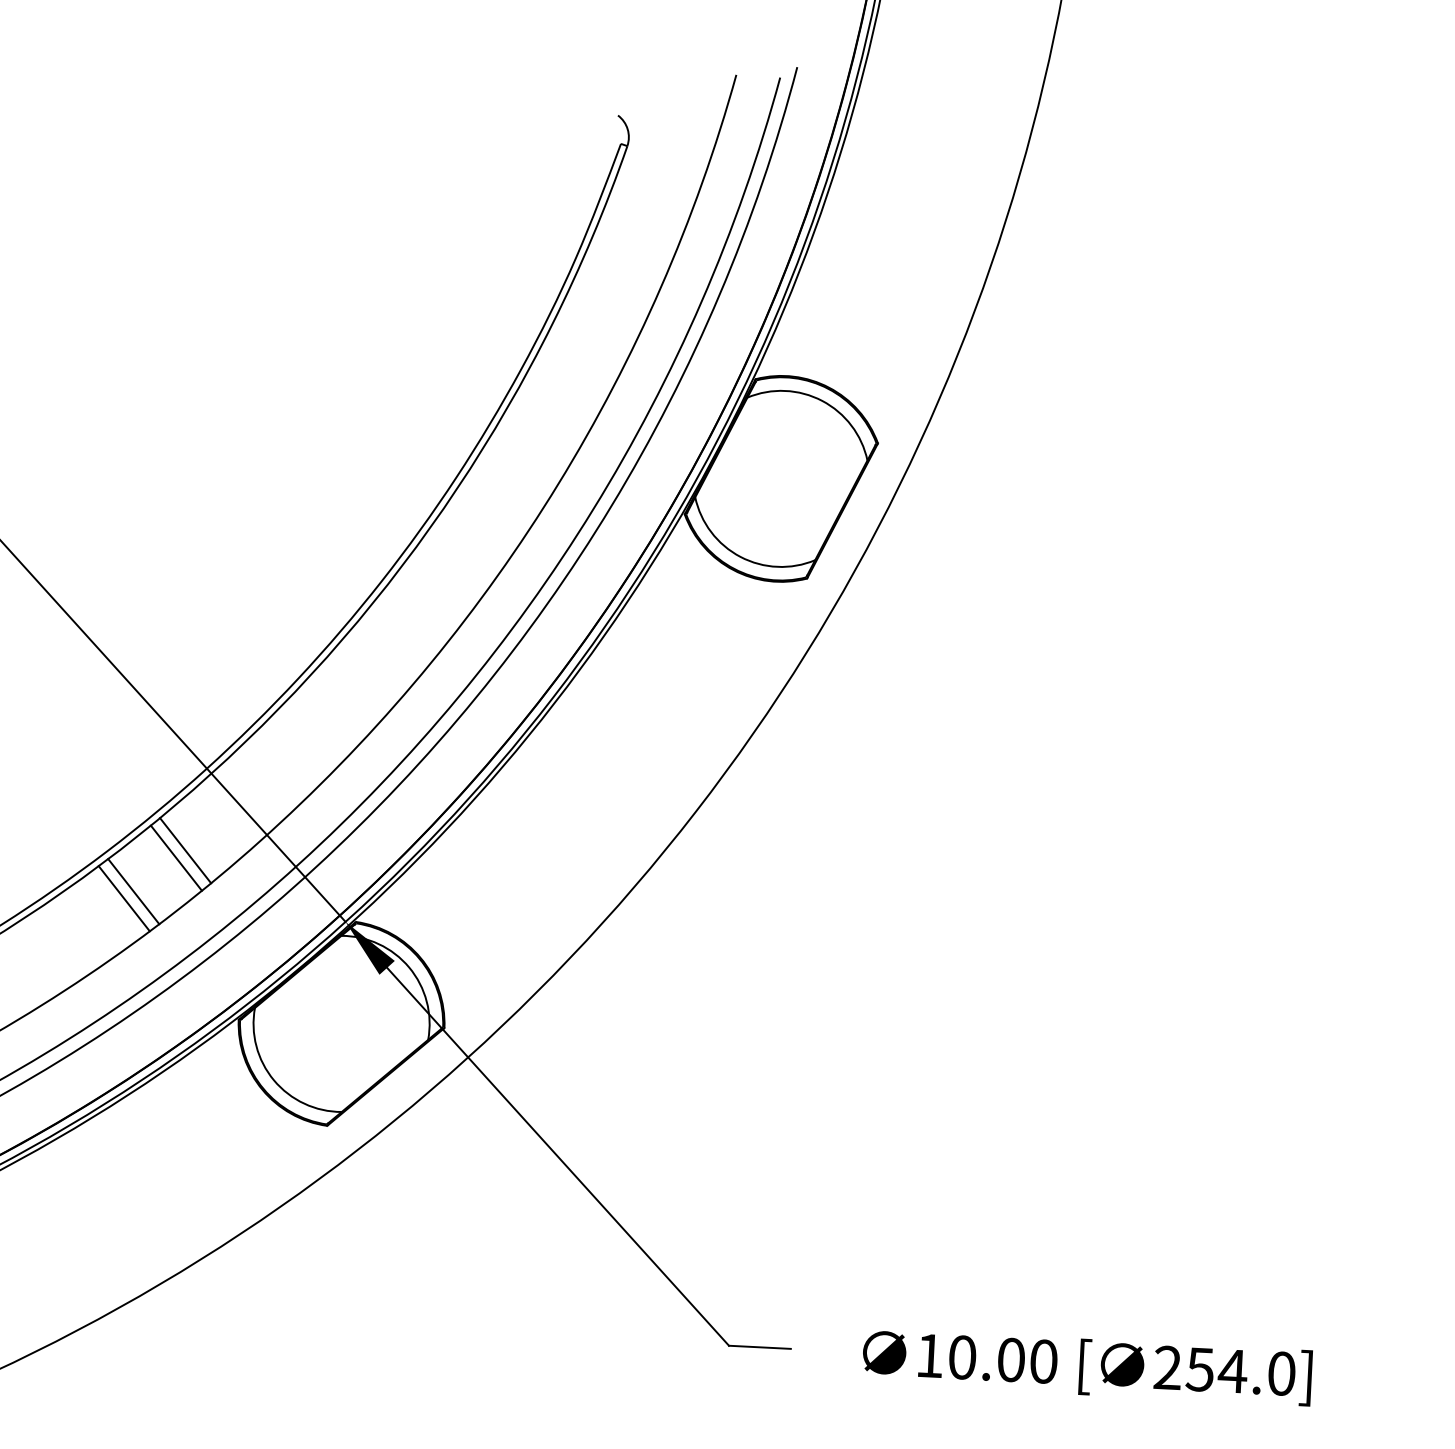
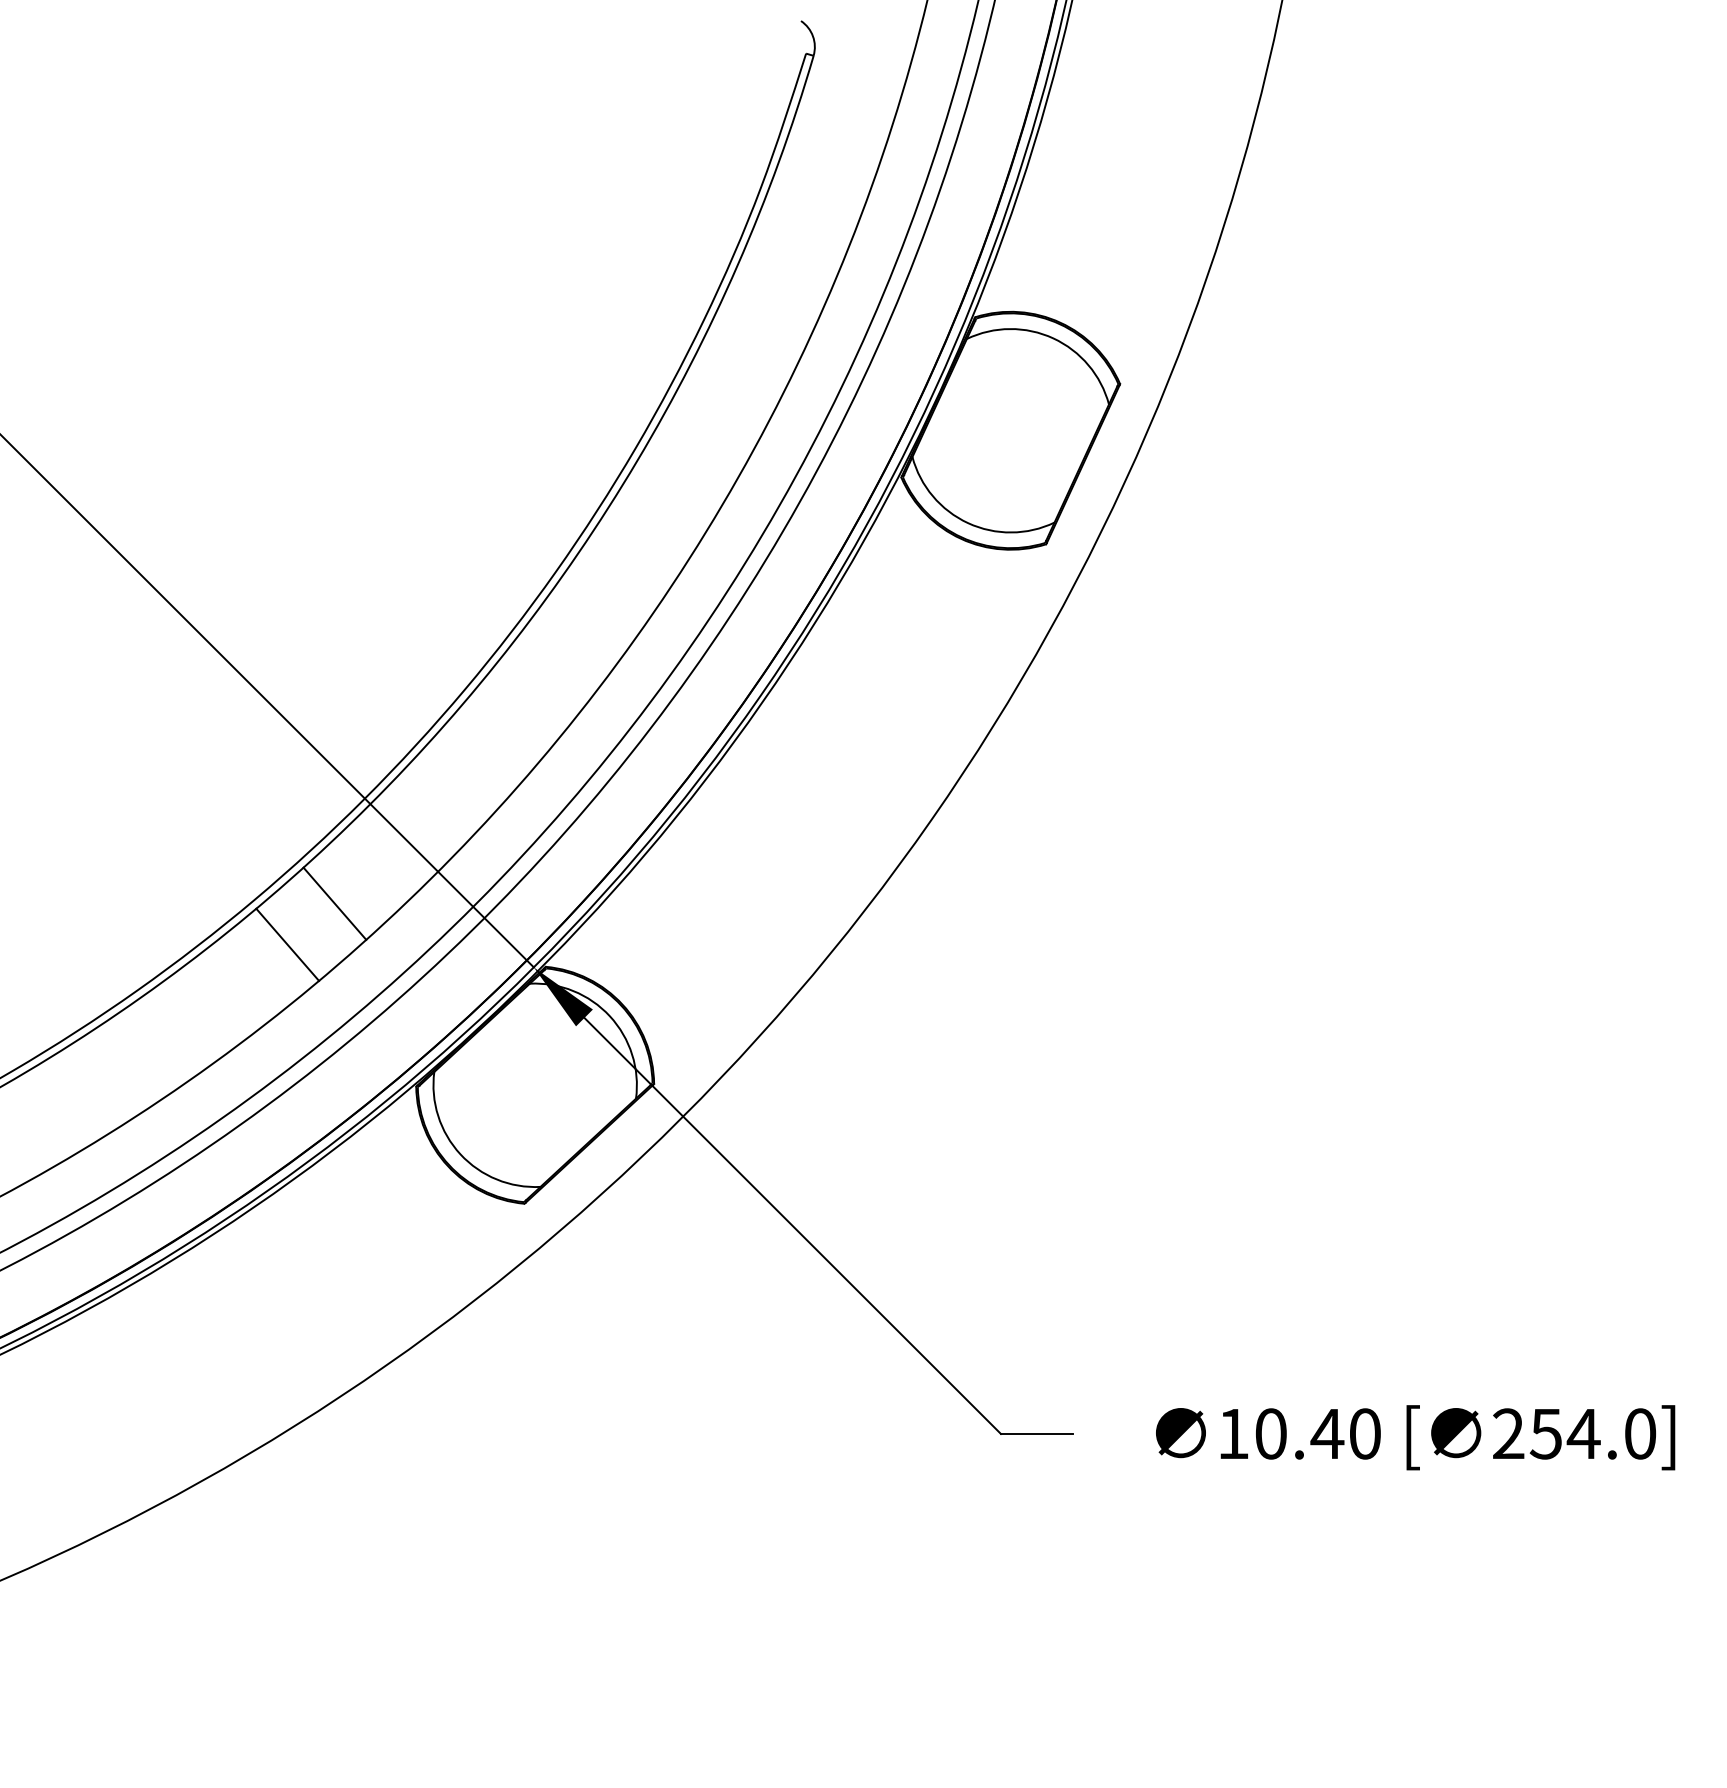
line: (185, 850) -> (344, 894), removed
line: (123, 898) -> (276, 953), removed
text: (1011, 1359) -> (1327, 1433), 10.00 -> 10.40

